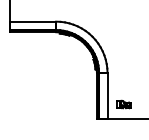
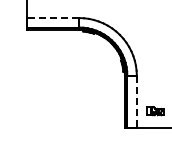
line: (32, 22) -> (52, 18), solid -> dashed
line: (107, 96) -> (136, 102), solid -> dashed

